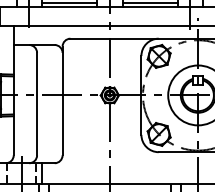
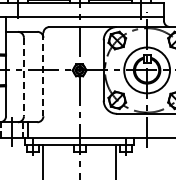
line: (62, 100) -> (43, 74), solid -> dashed
line: (36, 104) -> (23, 77), solid -> dashed

